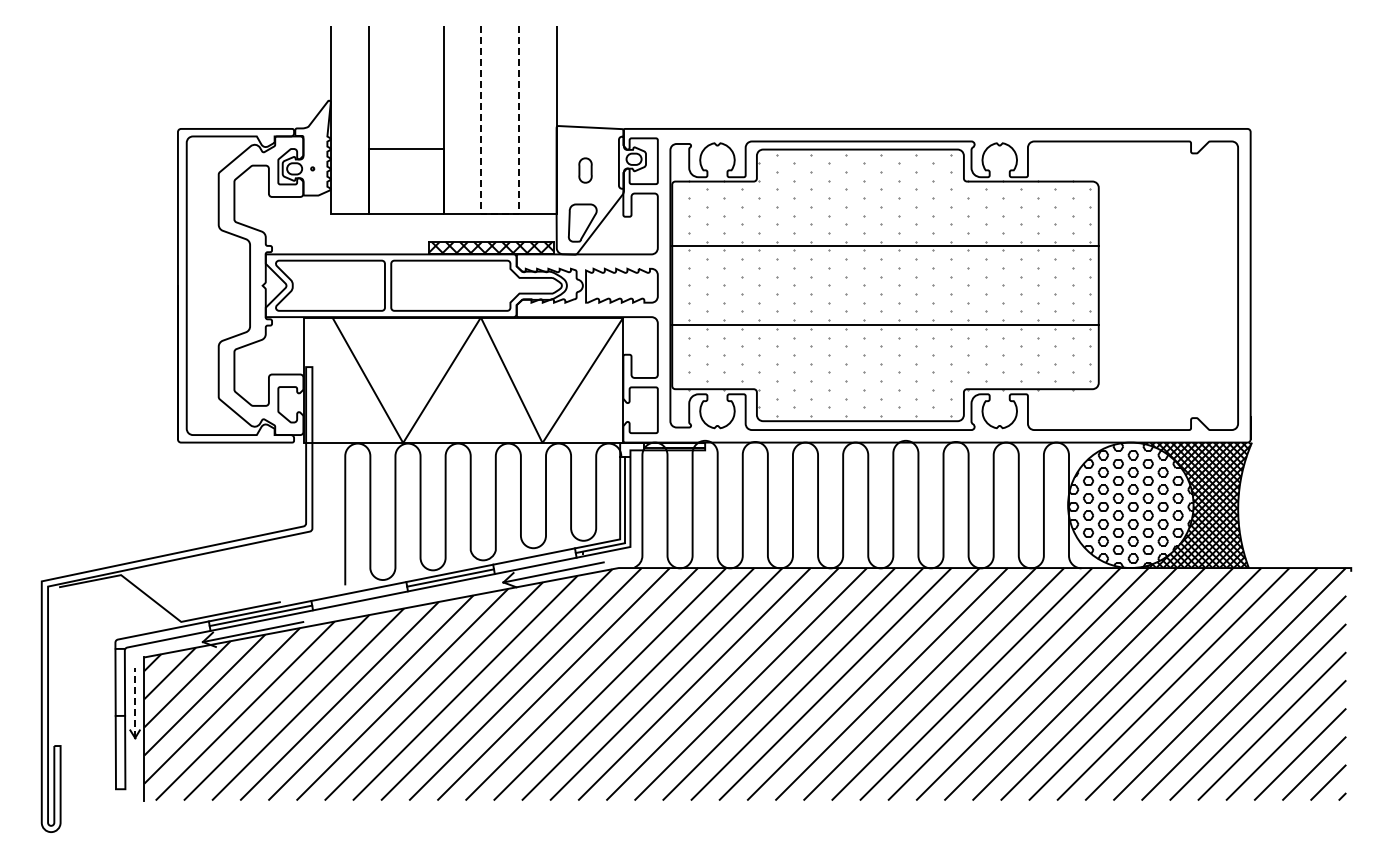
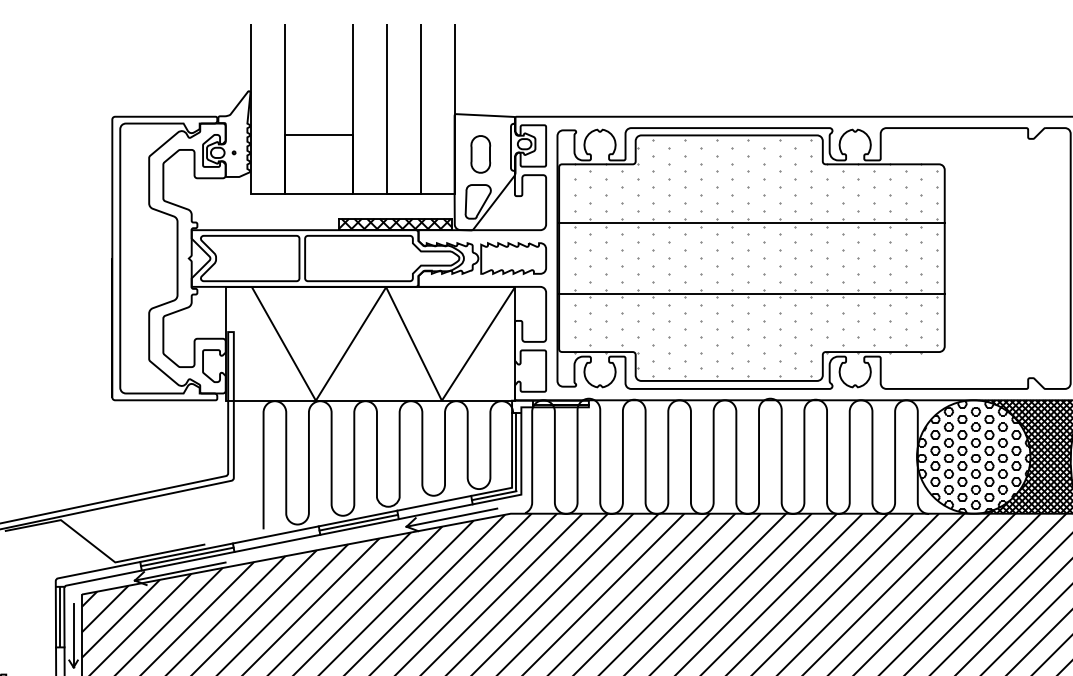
part: (585, 170) -> (480, 154), size x1.67
line: (500, 214) -> (403, 194), dashed -> solid
line: (120, 681) -> (60, 616), added
line: (135, 702) -> (73, 635), dashed -> solid

